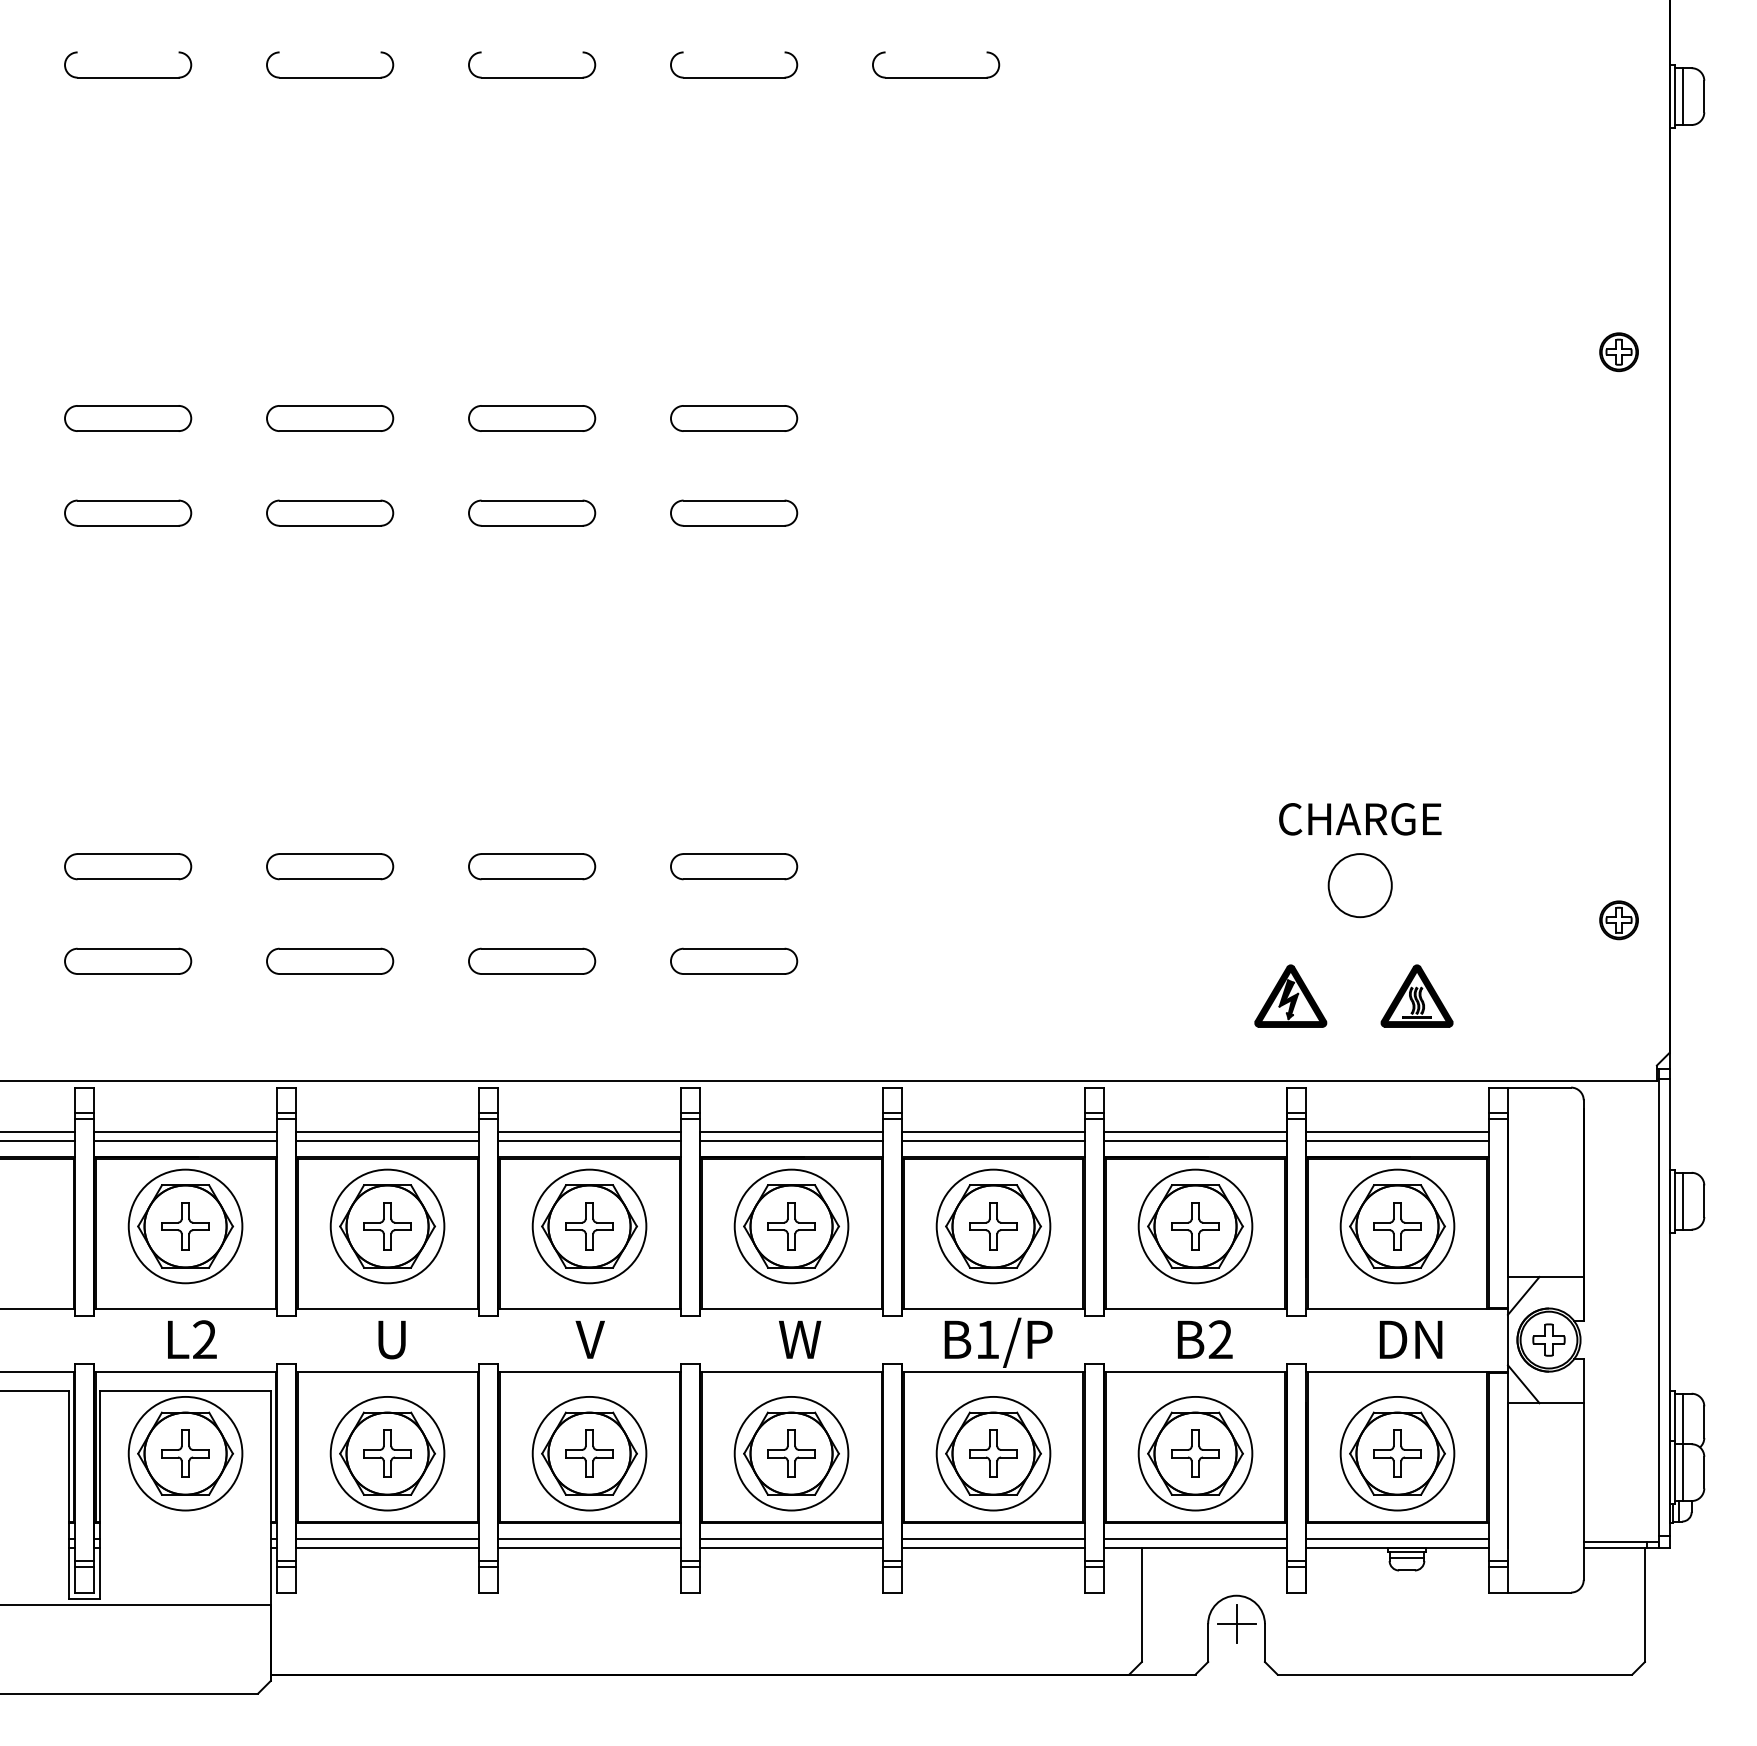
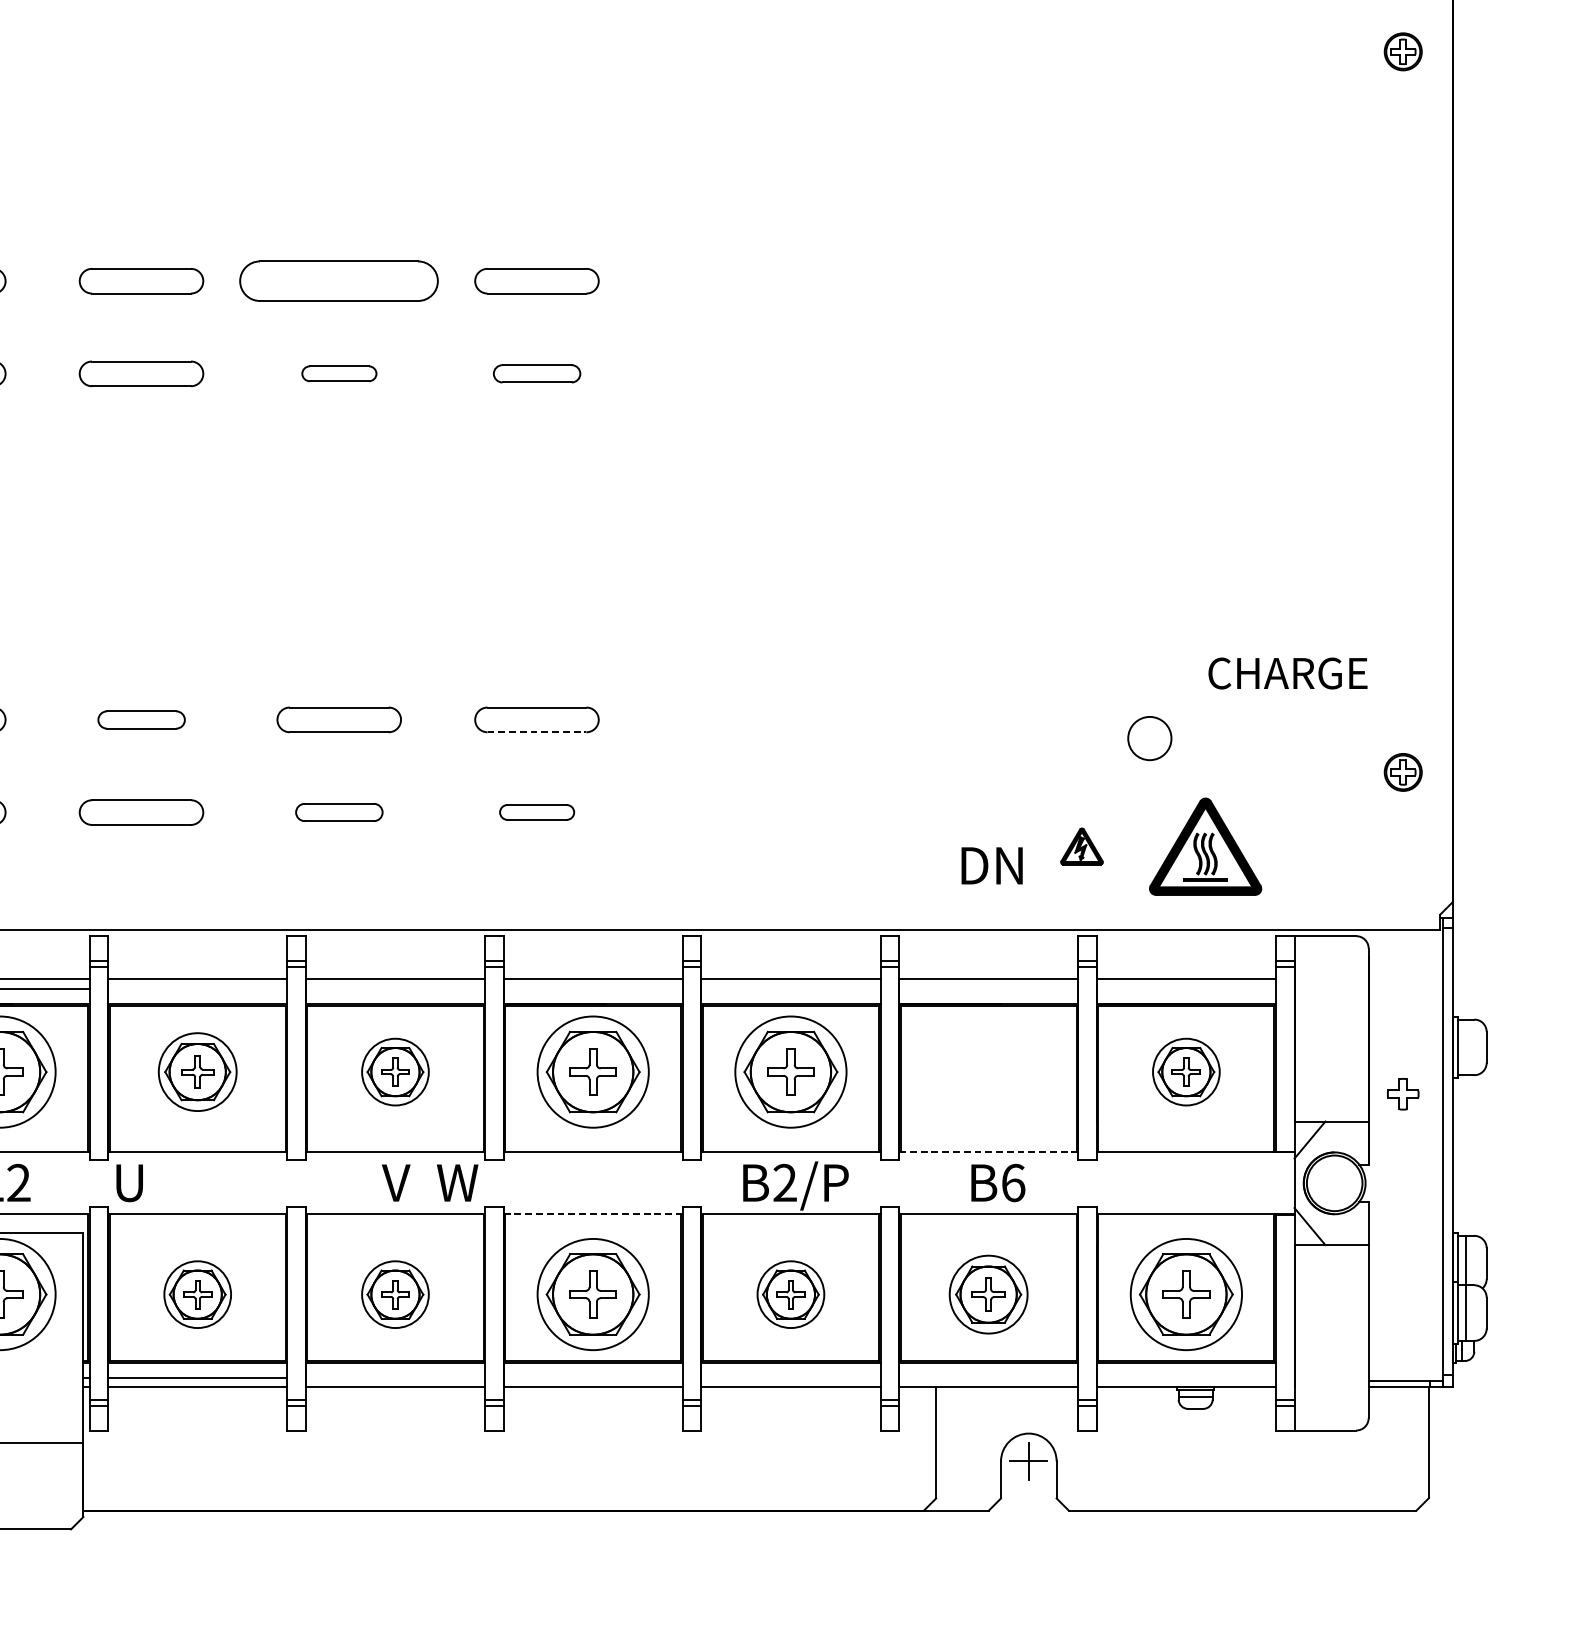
part: (1618, 352) -> (1402, 52), moved
part: (532, 418) -> (339, 281), size x1.6
part: (532, 512) -> (339, 373), size x0.6
part: (734, 512) -> (537, 373), size x0.7
text: (1360, 819) -> (1288, 673), moved
part: (330, 866) -> (141, 719), size x0.7
line: (734, 879) -> (537, 732), solid -> dashed
circle: (1359, 885) -> (1149, 738), size x0.7
part: (532, 960) -> (339, 811), size x0.7
part: (734, 960) -> (537, 811), size x0.6
part: (1290, 995) -> (1081, 846), size x0.6
part: (1416, 995) -> (1204, 846), size x1.6
line: (387, 1141) -> (197, 988), removed
line: (589, 1141) -> (395, 988), removed
line: (791, 1141) -> (593, 988), removed
line: (993, 1141) -> (790, 988), removed
line: (1195, 1141) -> (988, 988), removed
line: (1397, 1141) -> (1186, 988), removed
line: (1683, 1200) -> (1466, 1046), removed
part: (387, 1226) -> (197, 1072), size x0.7
part: (589, 1226) -> (395, 1072), size x0.6
part: (1195, 1226) -> (988, 1072), removed
part: (1397, 1226) -> (1186, 1072), size x0.6
line: (1195, 1308) -> (988, 1152), solid -> dashed
text: (391, 1339) -> (129, 1182), moved
text: (800, 1339) -> (458, 1182), moved
text: (987, 1339) -> (785, 1182), B1/P -> B2/P
text: (1220, 1339) -> (1013, 1182), B2 -> B6
text: (1410, 1339) -> (991, 865), moved
part: (1548, 1339) -> (1402, 1093), moved
line: (791, 1371) -> (593, 1214), solid -> dashed
part: (387, 1453) -> (197, 1294), size x0.6
part: (589, 1453) -> (395, 1294), size x0.6
part: (993, 1453) -> (790, 1294), size x0.6
part: (1195, 1453) -> (988, 1294), size x0.7
line: (589, 1538) -> (395, 1377), removed
line: (791, 1538) -> (593, 1377), removed
line: (993, 1538) -> (790, 1377), removed
line: (1195, 1538) -> (988, 1377), removed
line: (1397, 1538) -> (1186, 1377), removed

